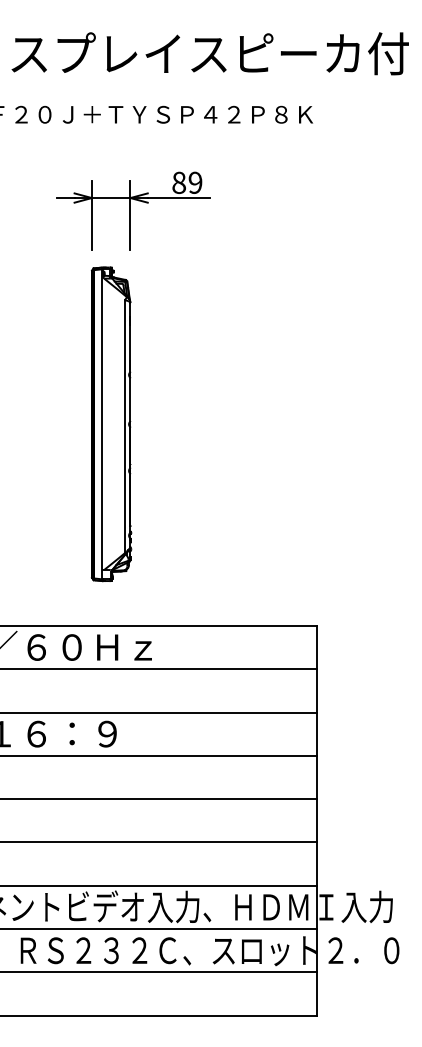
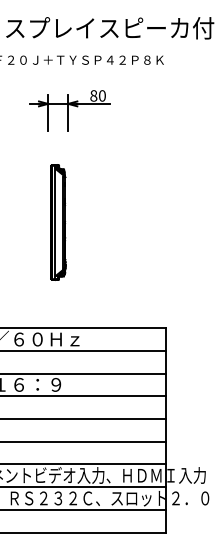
text: (193, 182) -> (101, 95), 89 -> 80
part: (111, 424) -> (58, 222), size x0.7

